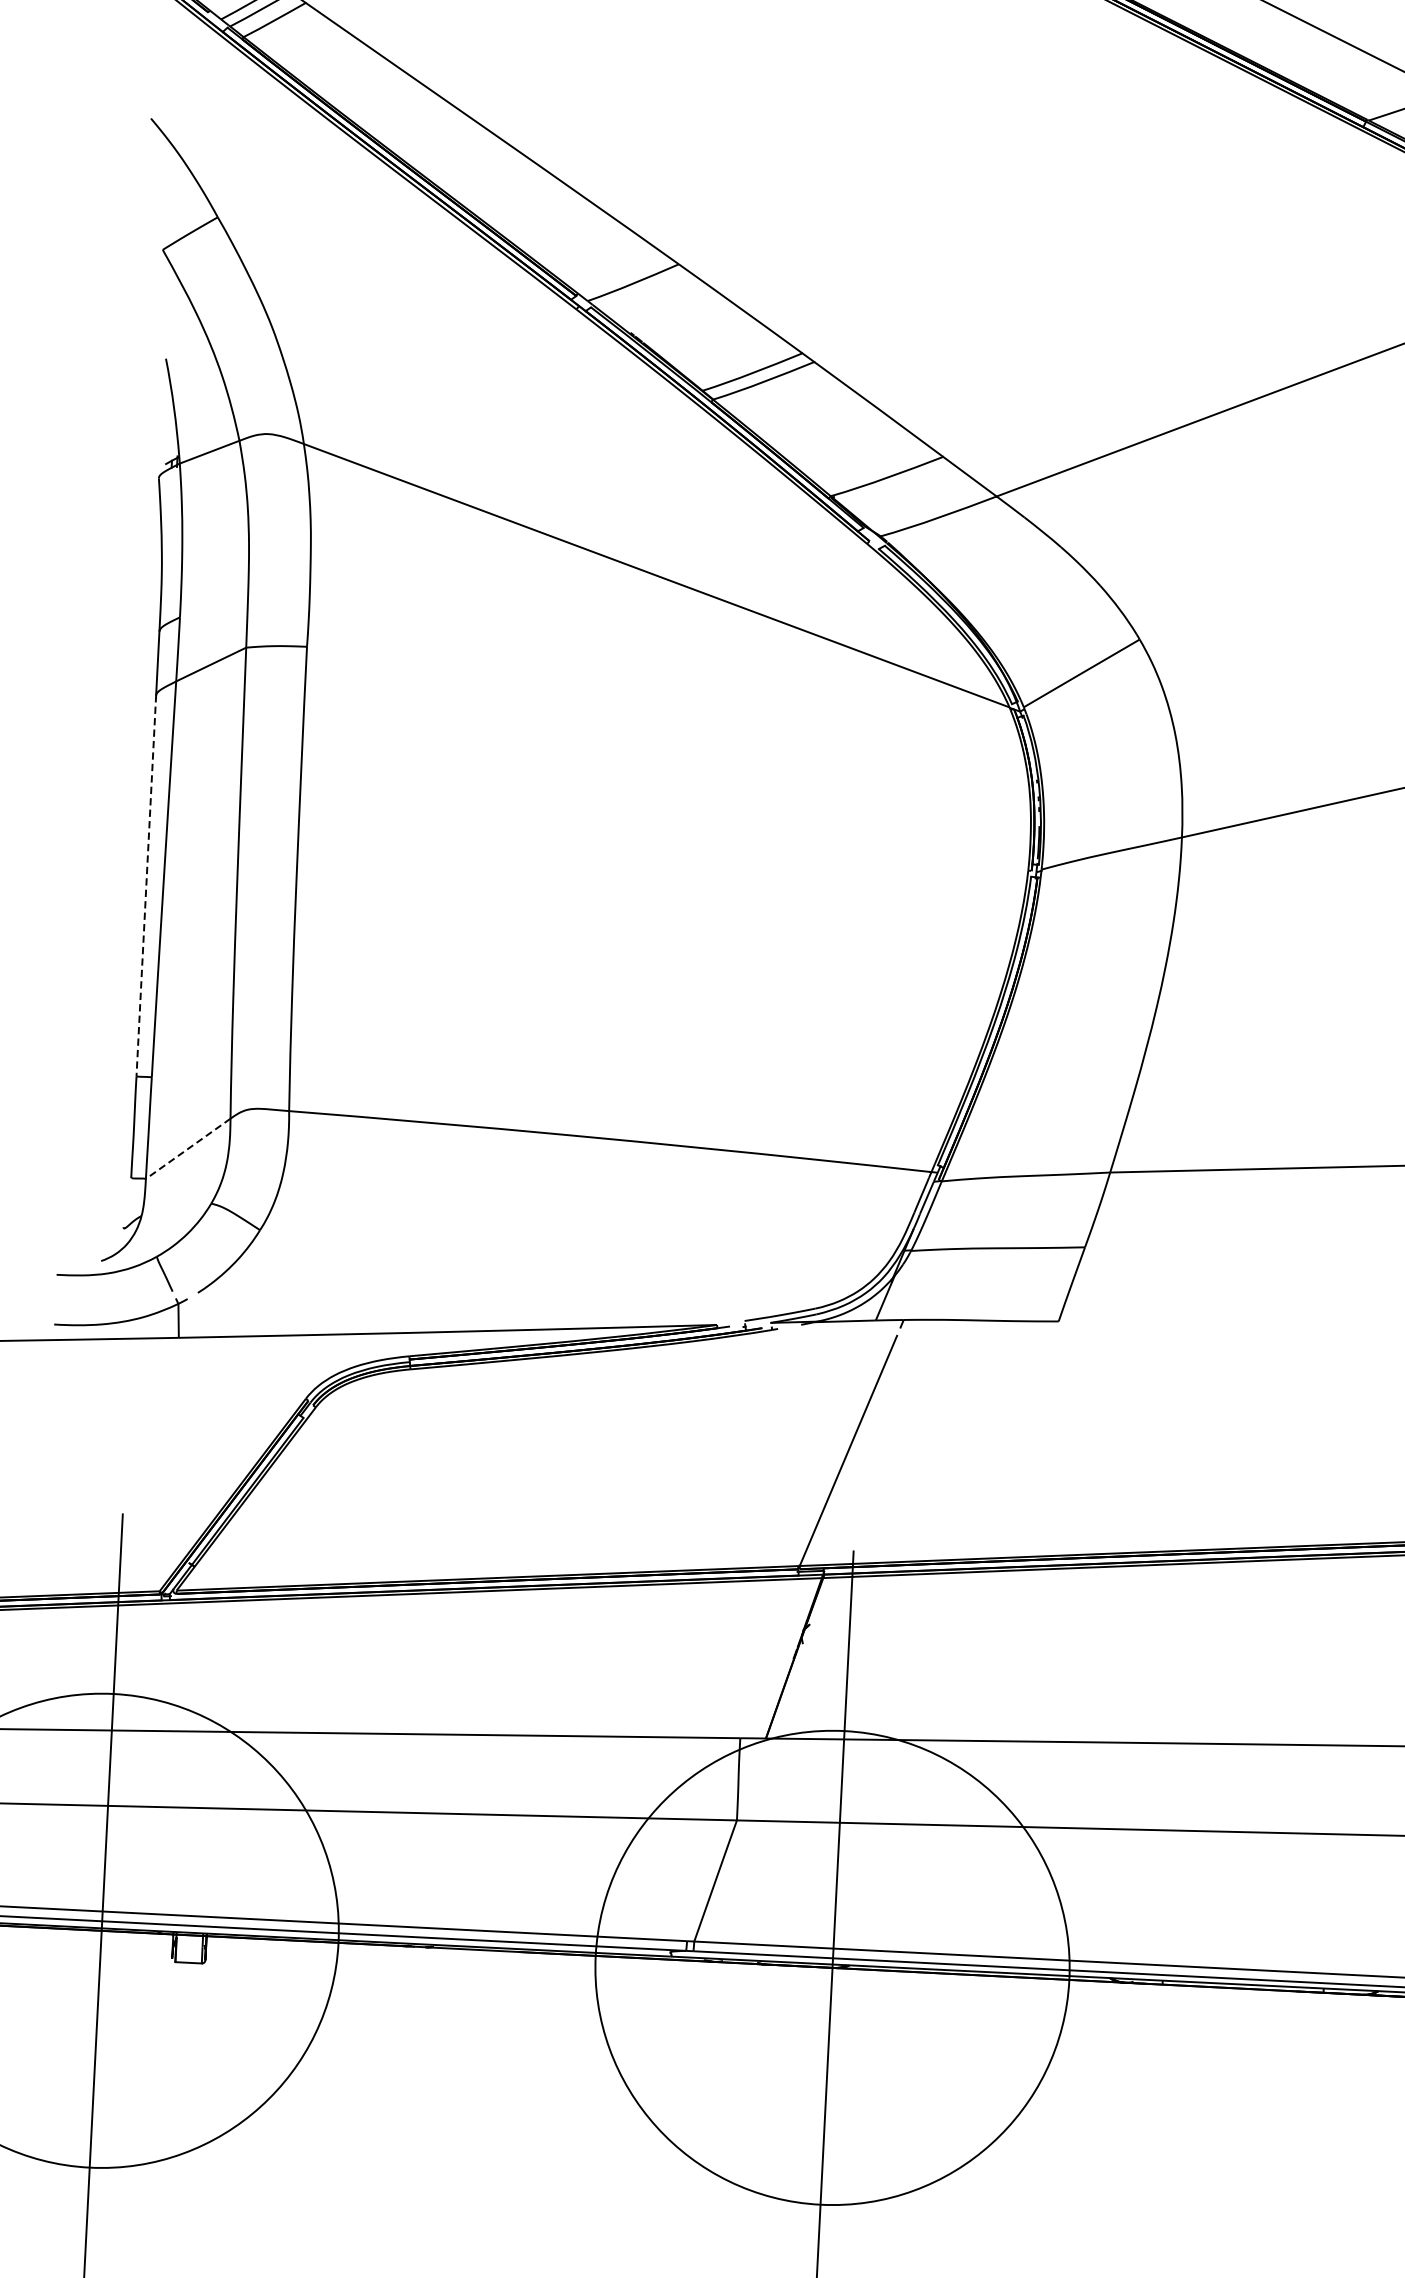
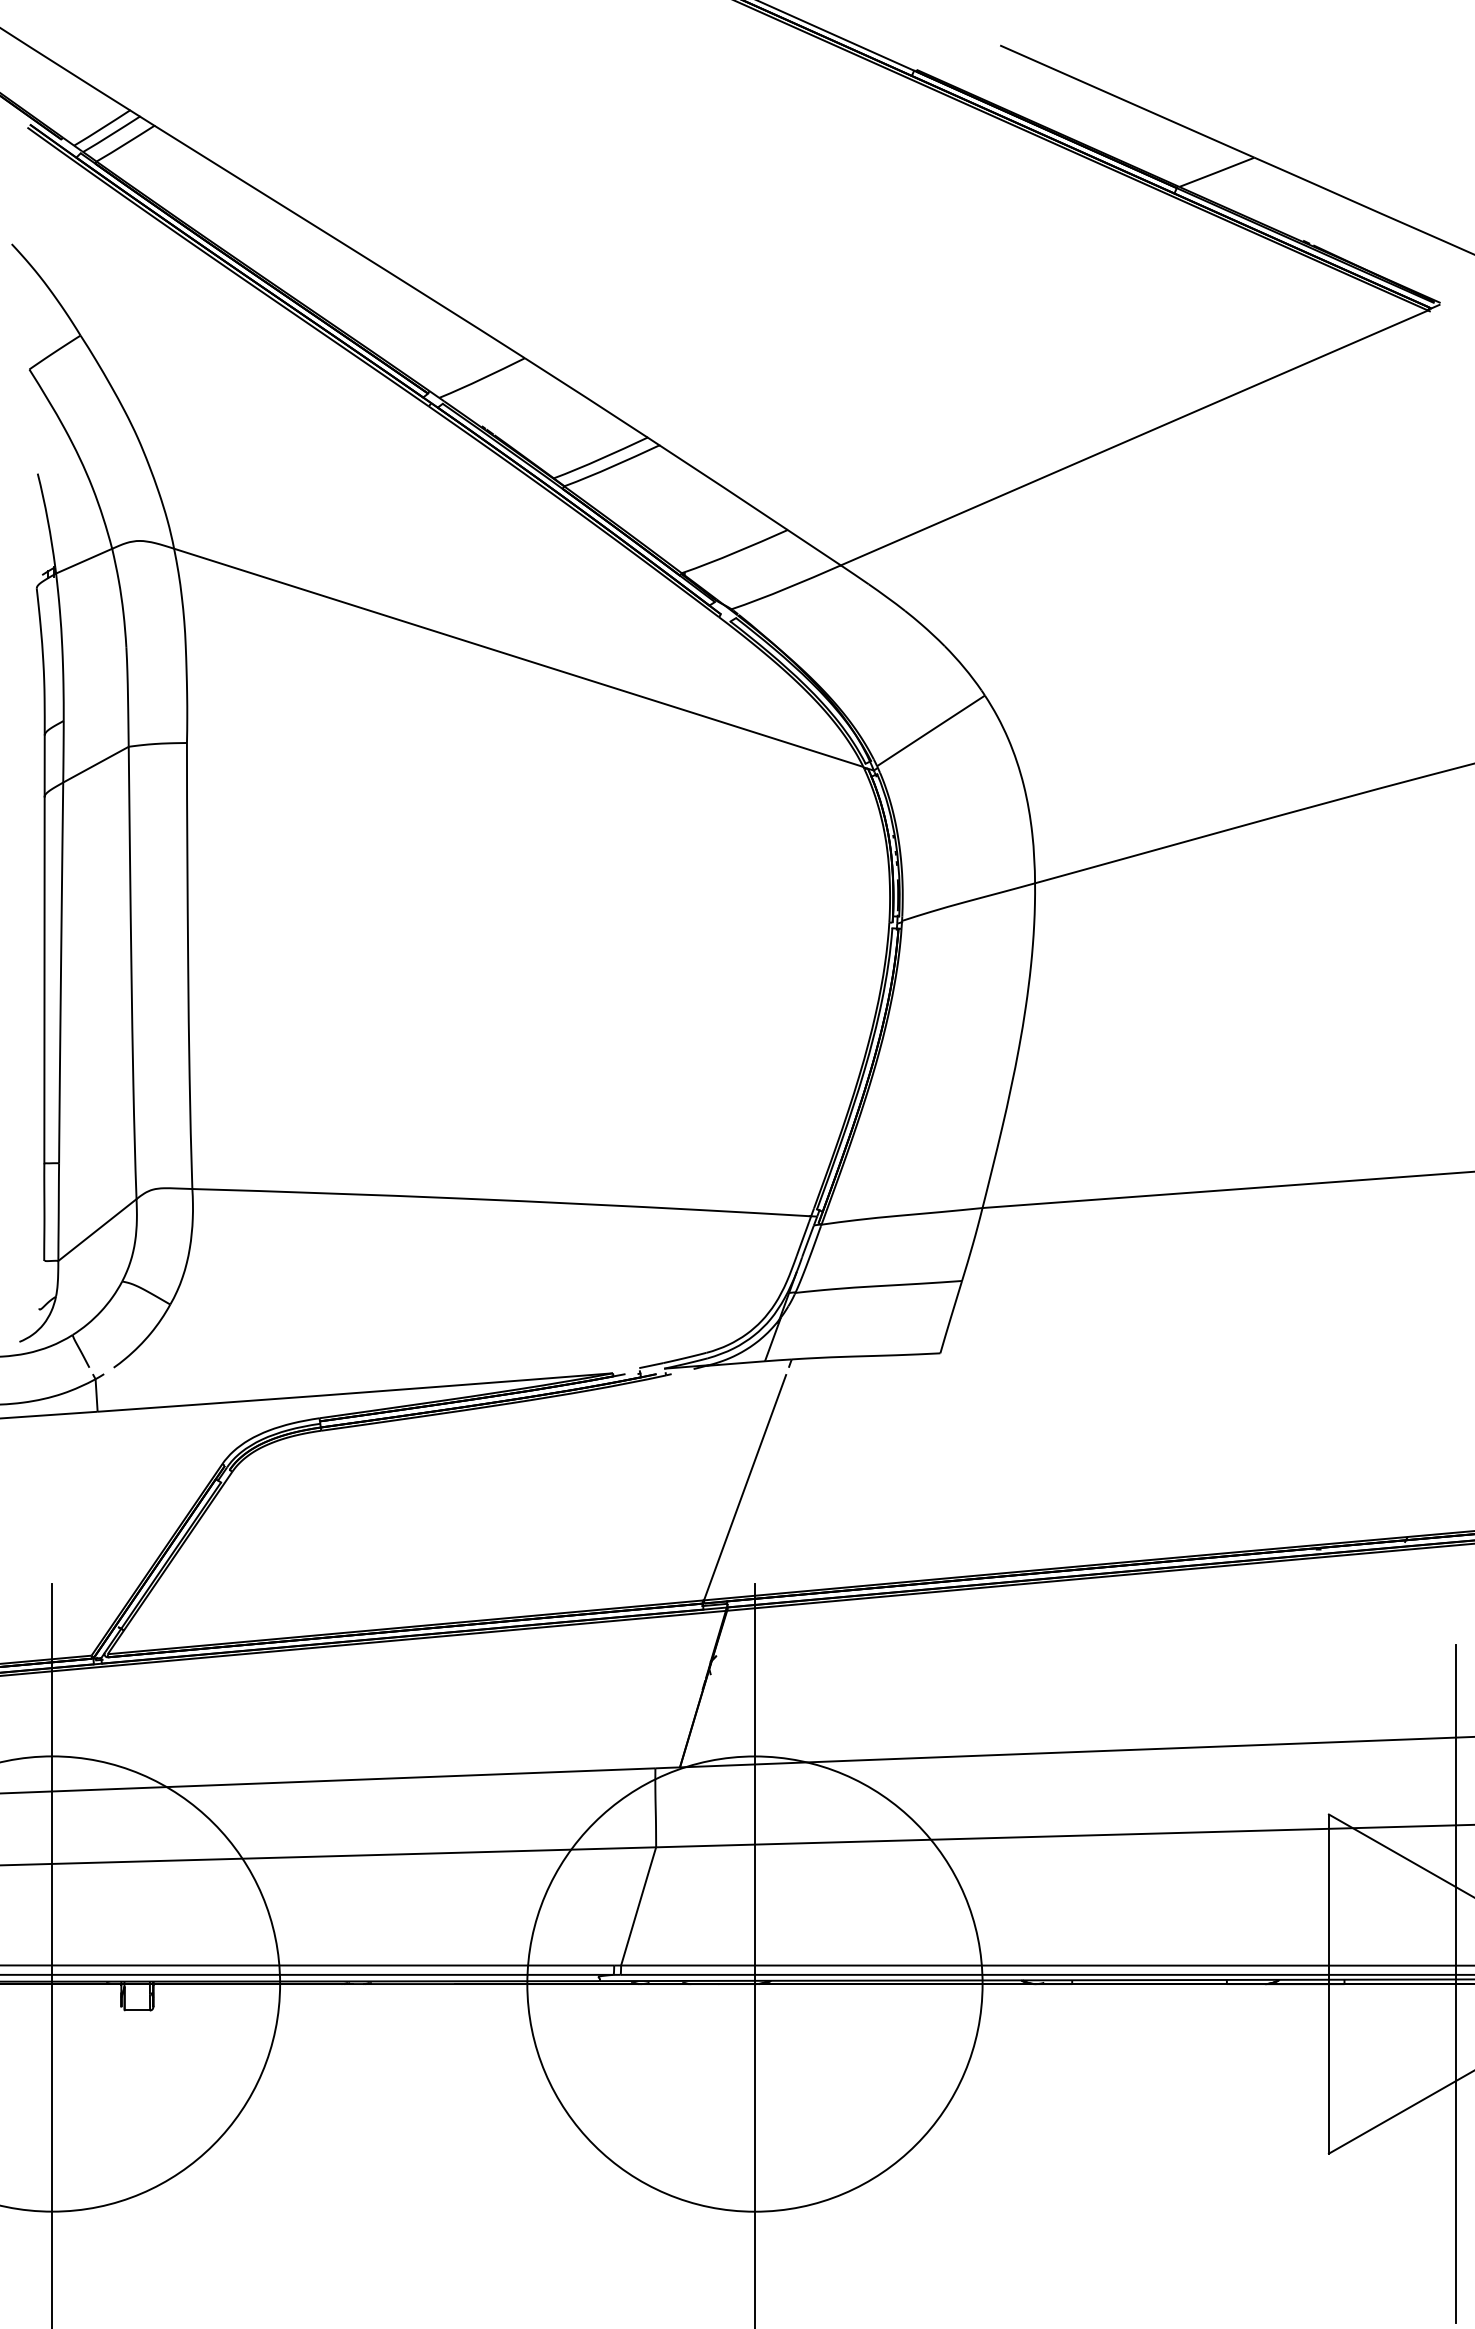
line: (146, 886) -> (44, 980), dashed -> solid
line: (188, 1149) -> (97, 1230), dashed -> solid

